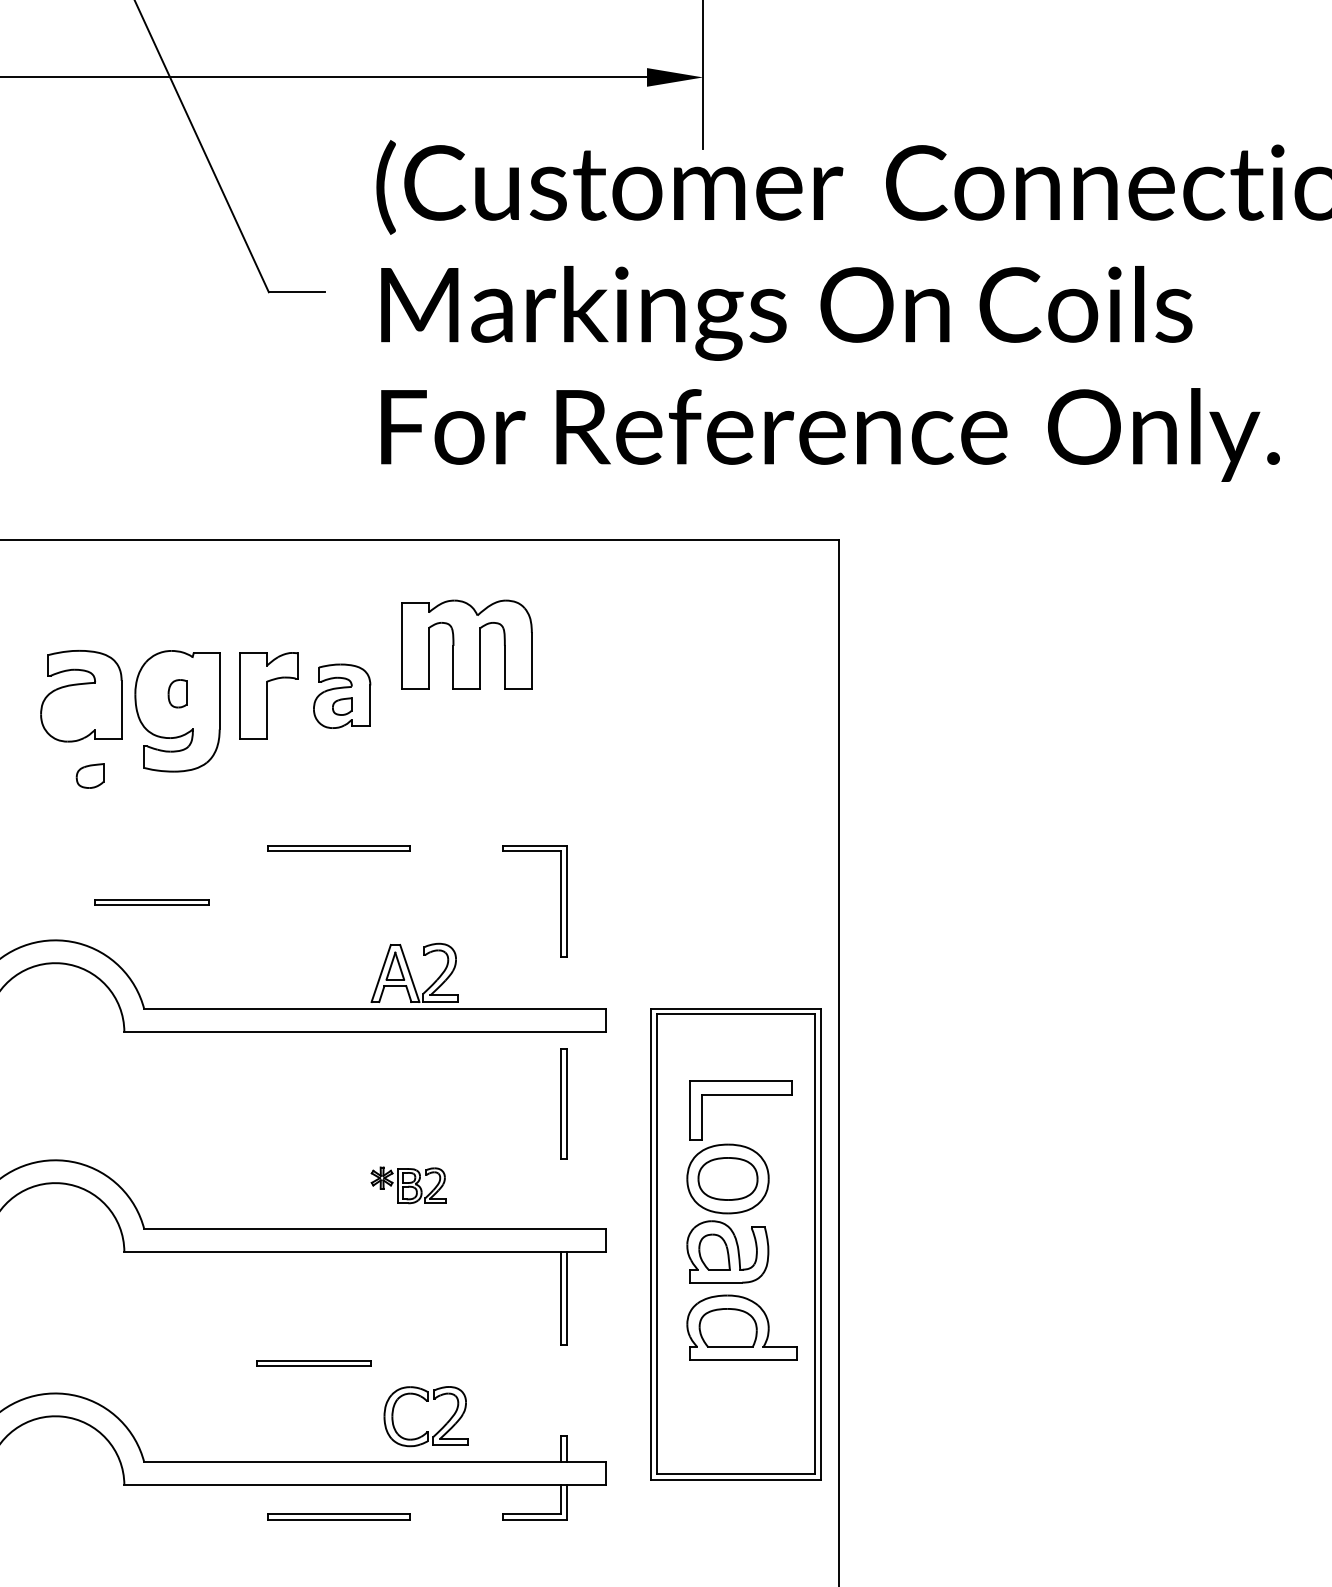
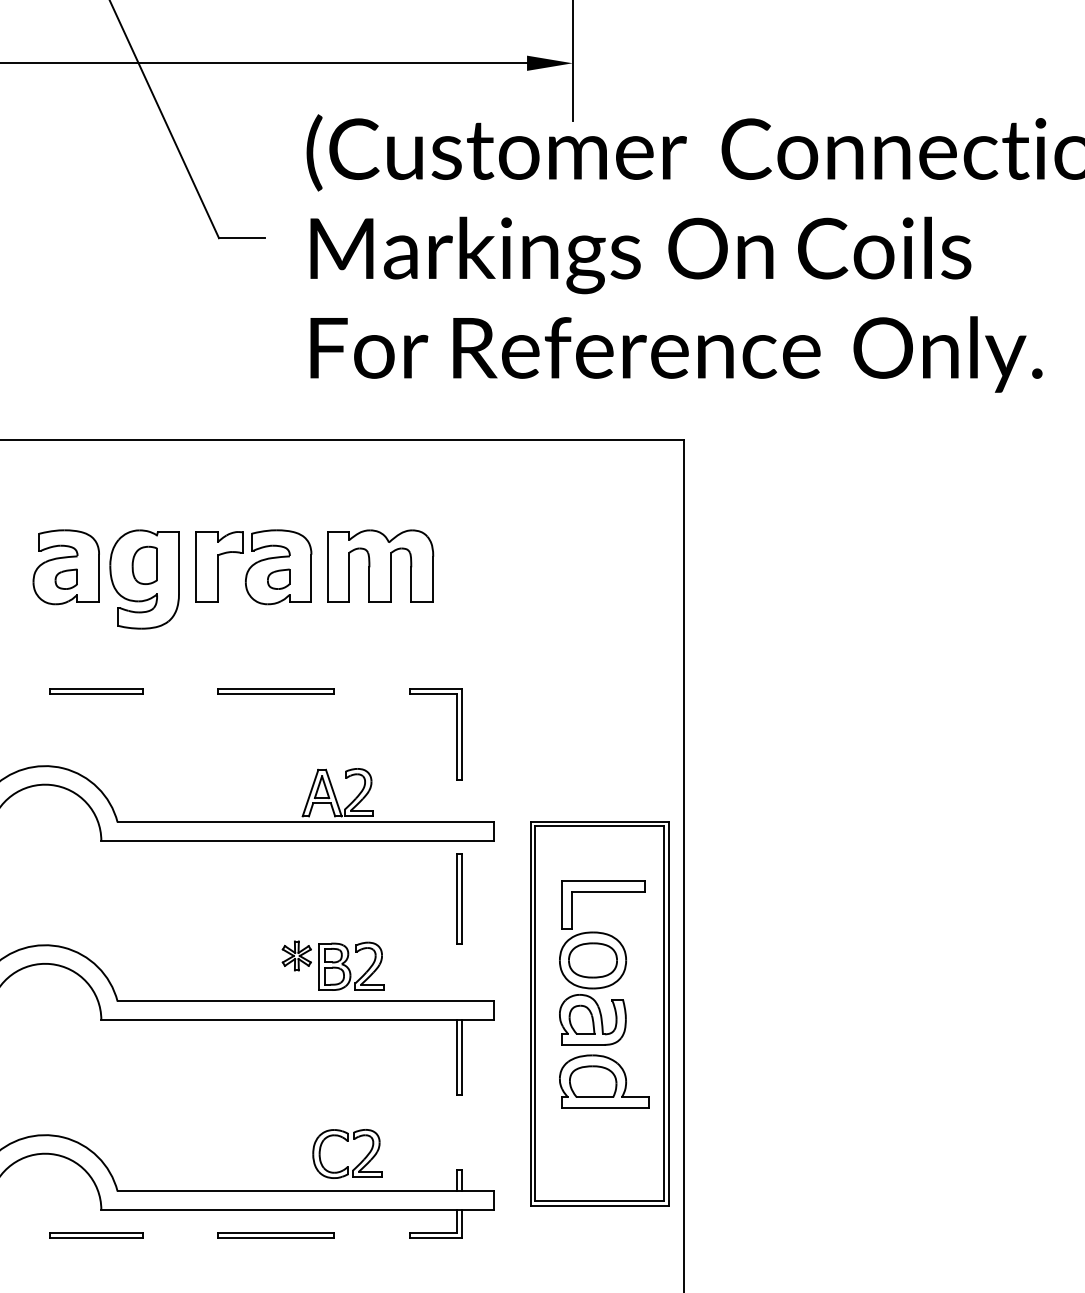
part: (467, 643) -> (380, 565), moved
part: (177, 692) -> (144, 564), size x1.67
part: (341, 696) -> (278, 567), size x1.43
part: (88, 775) -> (65, 578), moved
part: (152, 902) -> (96, 691), moved
part: (408, 1185) -> (332, 965), size x1.67
part: (314, 1363) -> (96, 1235), moved

